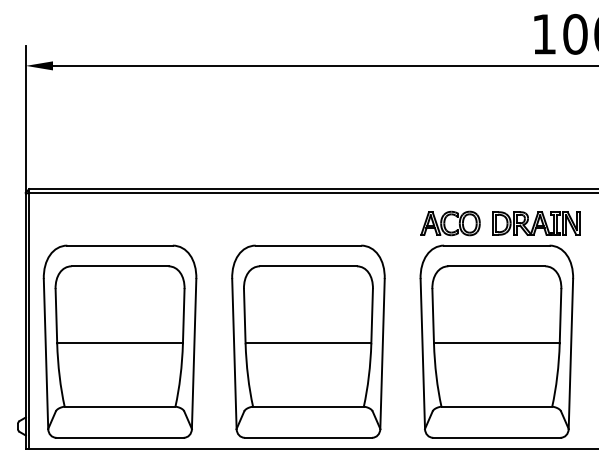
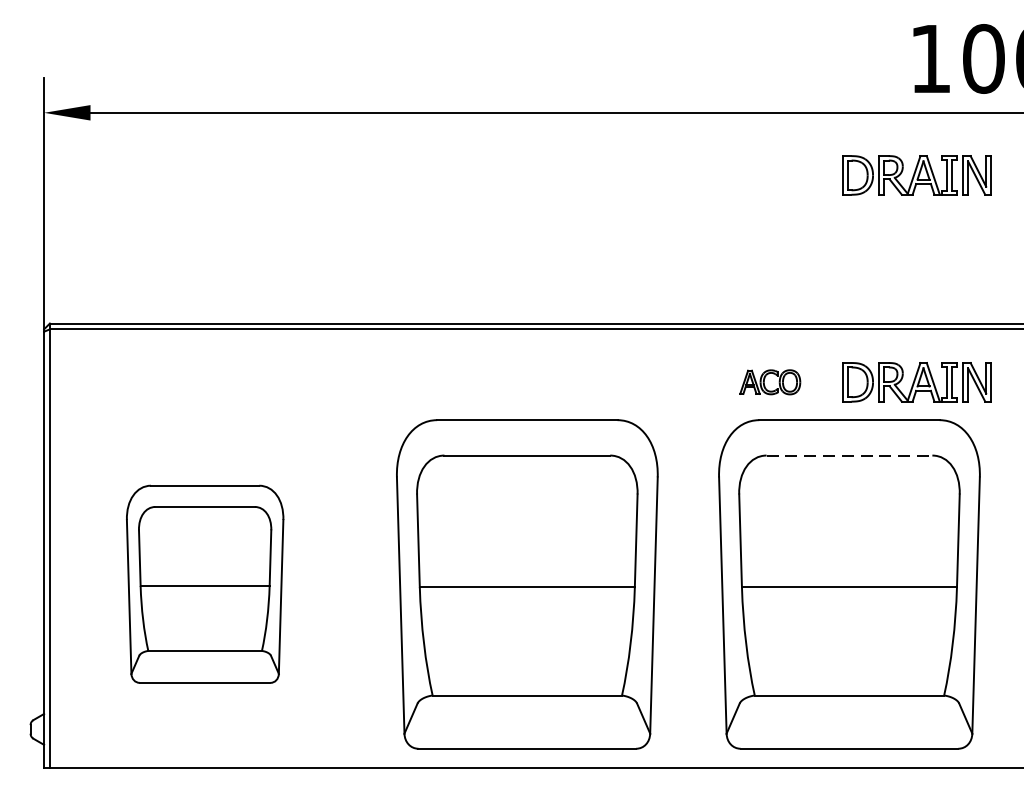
part: (536, 102) -> (917, 175), added
part: (450, 223) -> (770, 382), size x0.6
line: (497, 266) -> (850, 455), solid -> dashed
part: (119, 341) -> (204, 584), size x0.6

